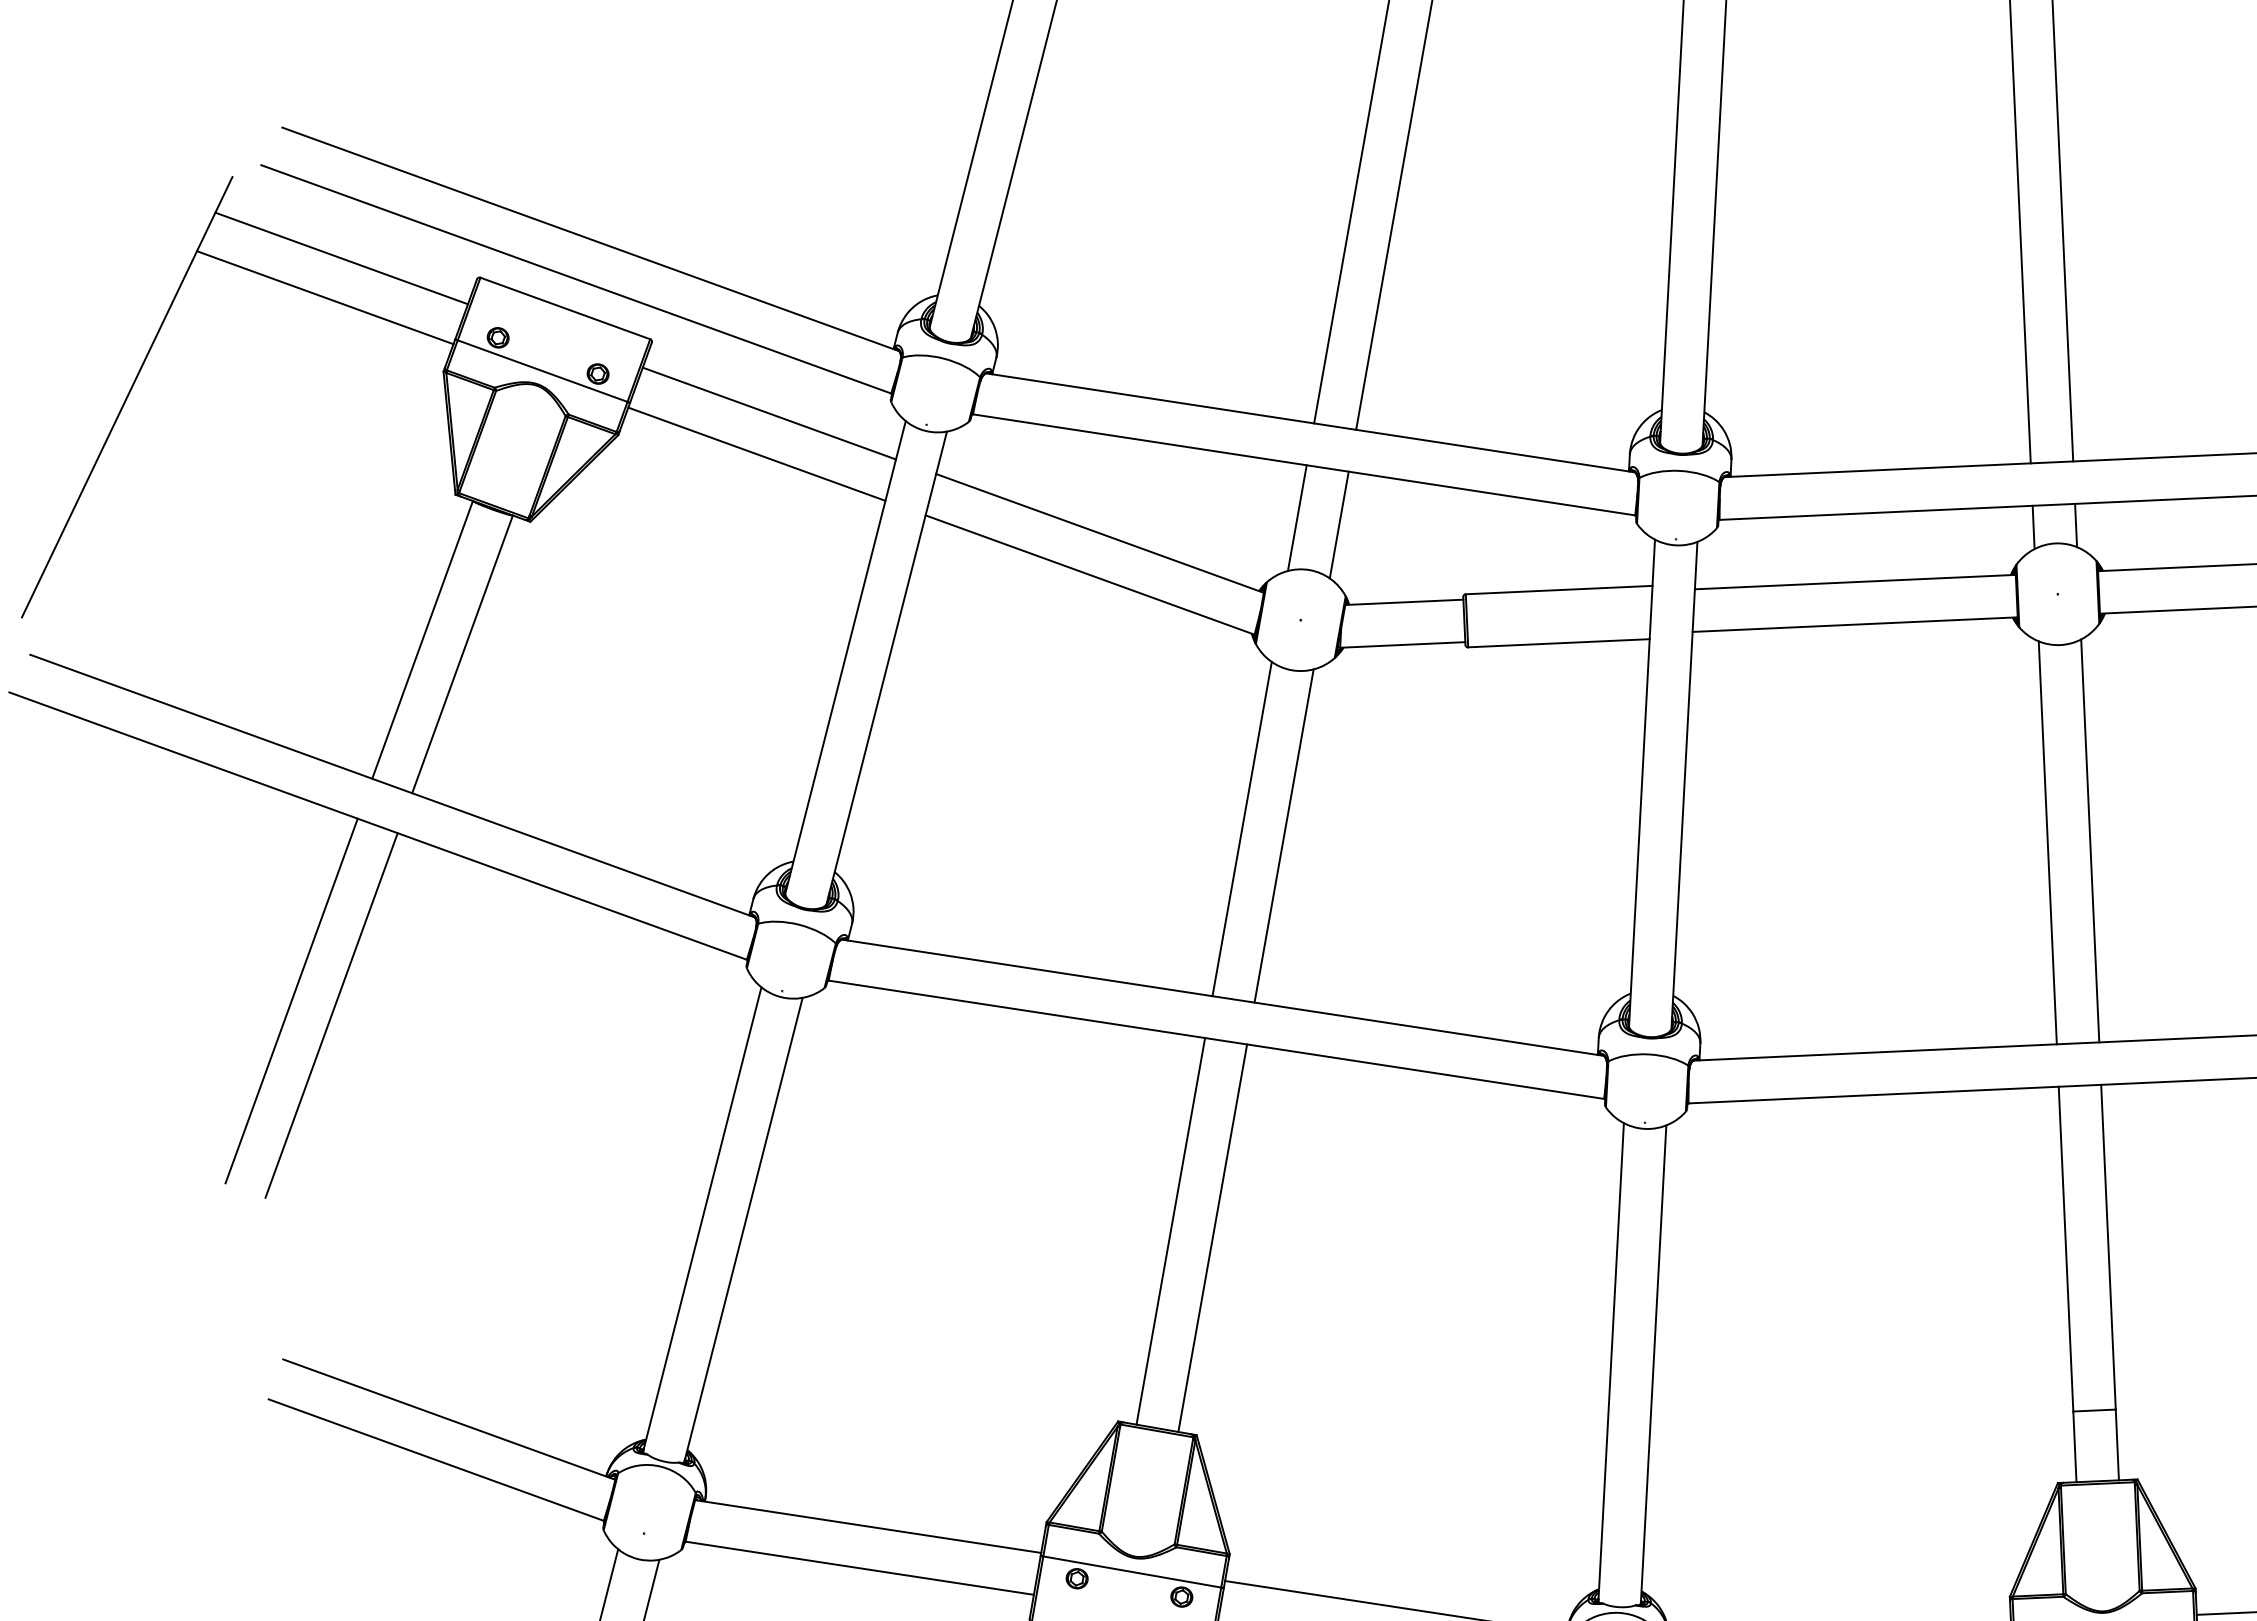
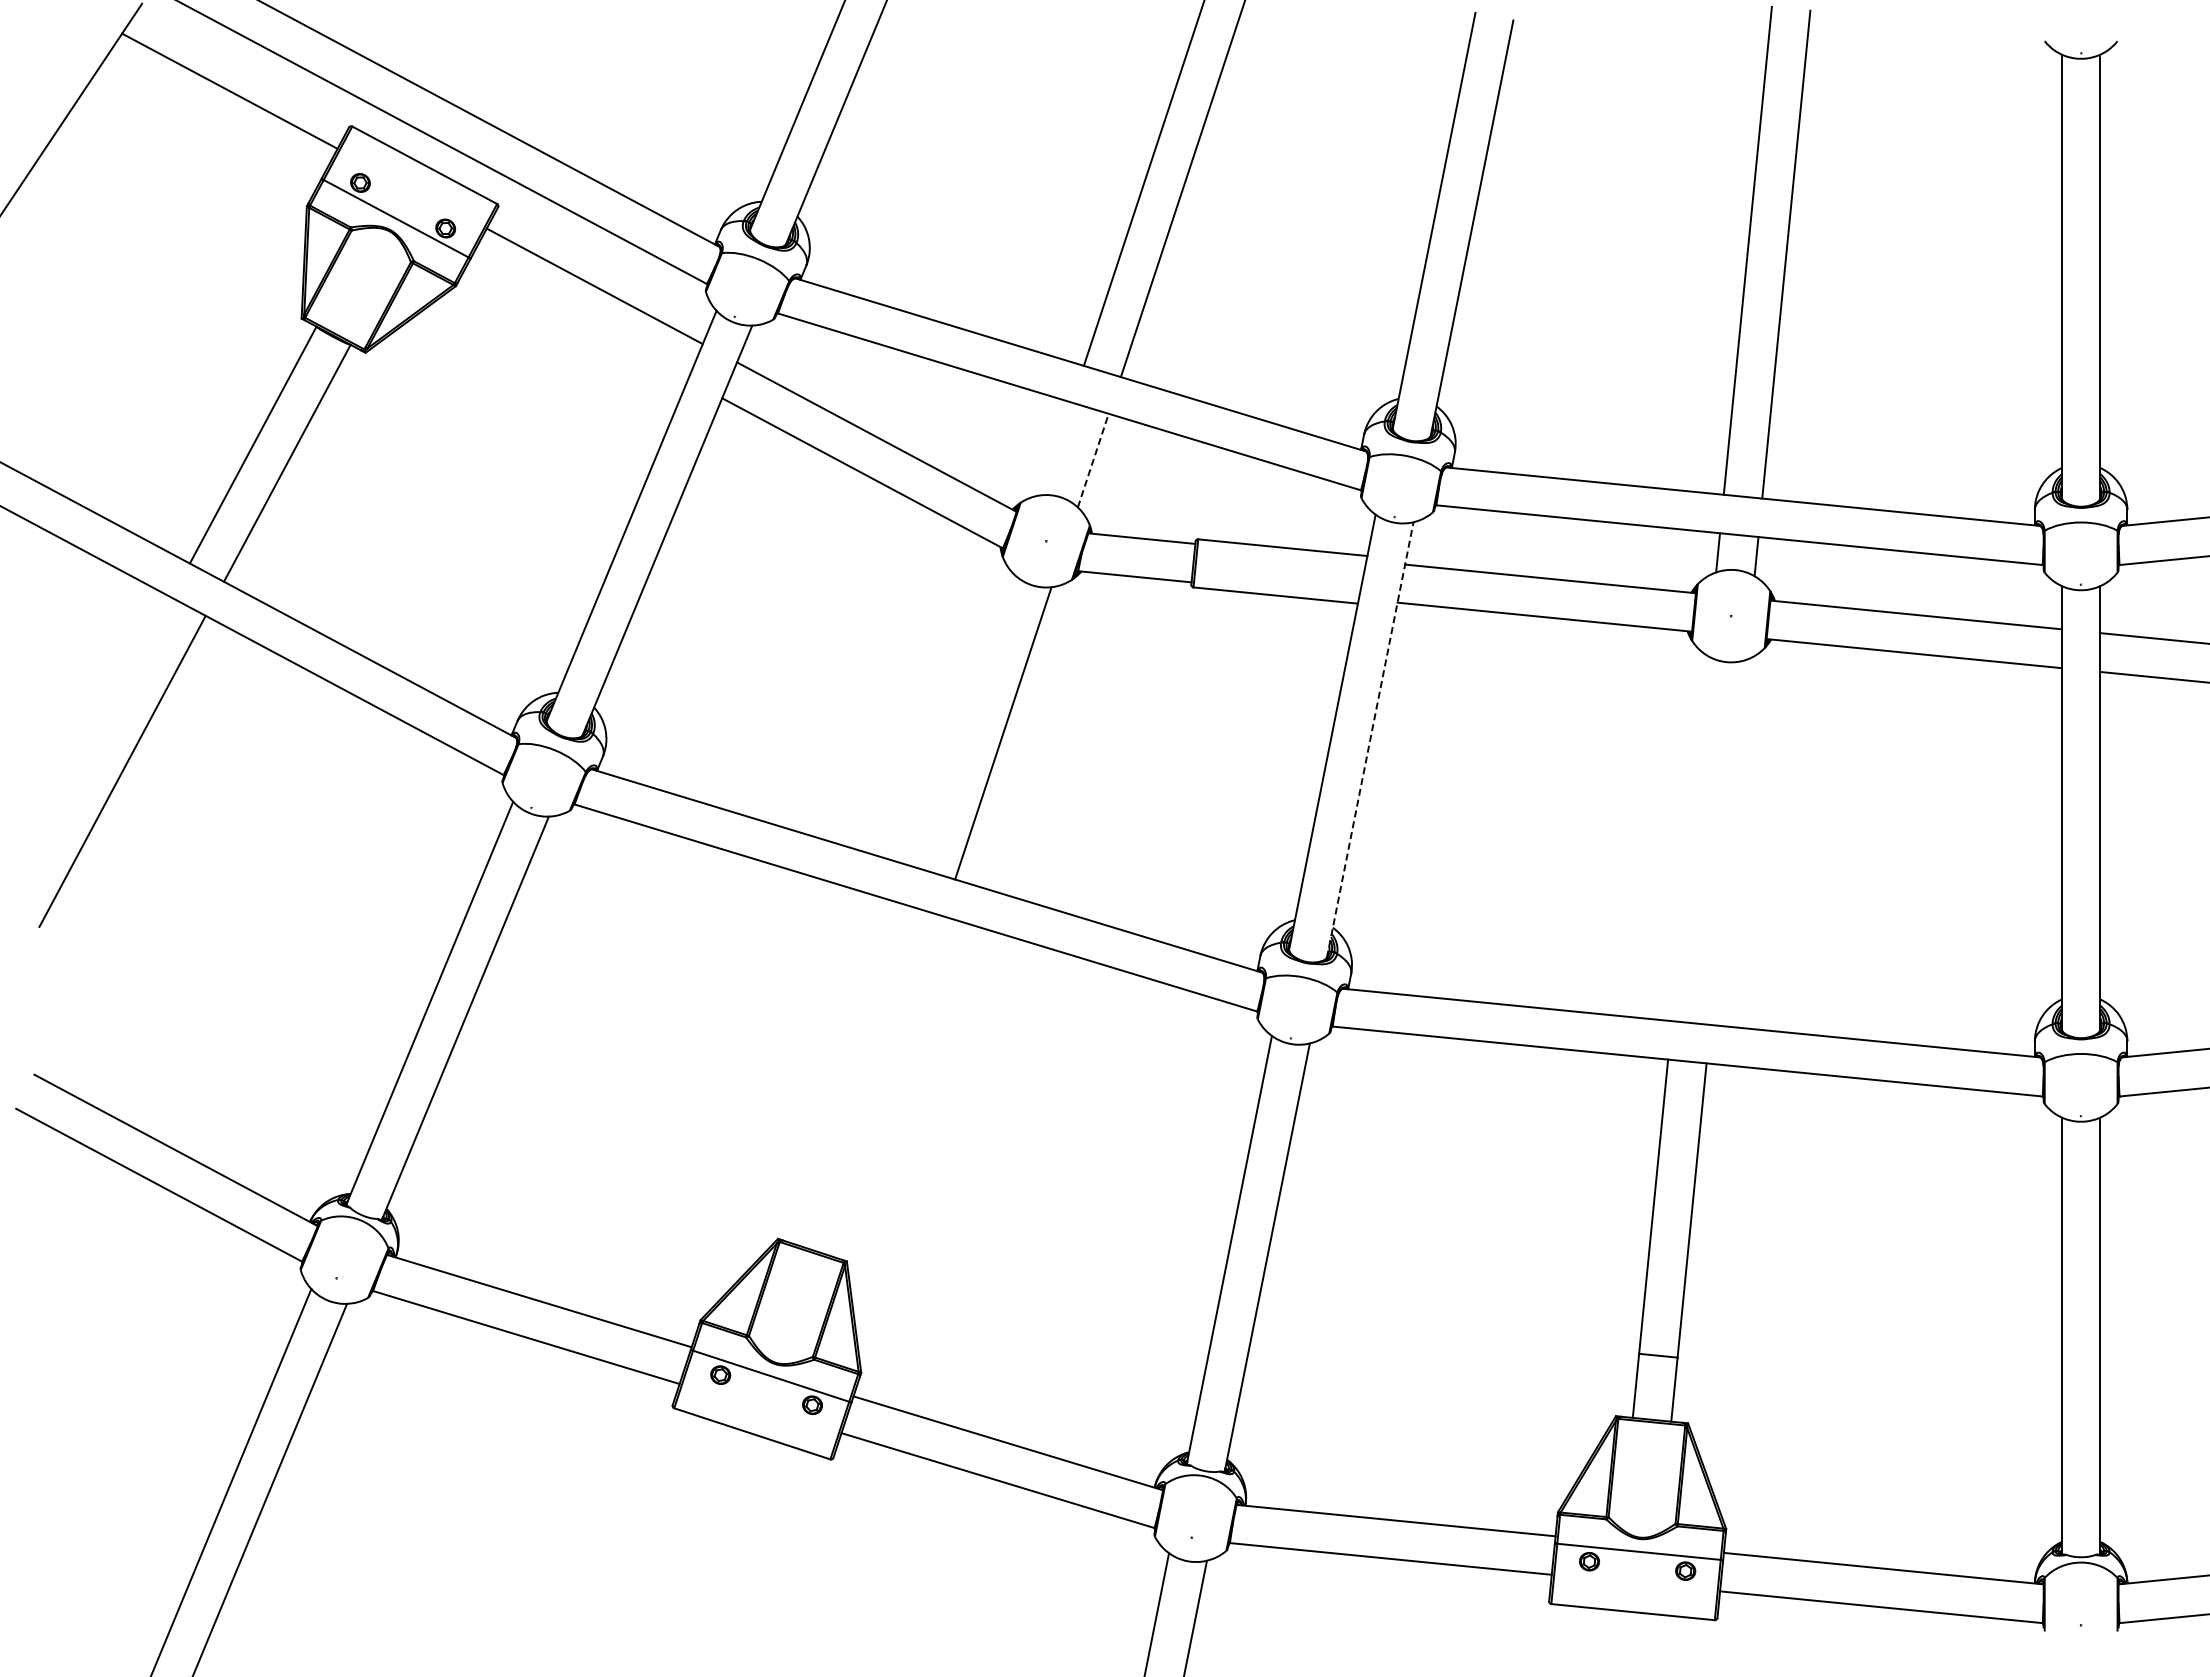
line: (324, 296) -> (209, 123), removed
line: (755, 453) -> (577, 320), removed
line: (1297, 517) -> (1056, 448), removed
line: (1339, 524) -> (1093, 460), solid -> dashed
line: (1684, 785) -> (1370, 739), solid -> dashed
line: (1242, 828) -> (966, 721), removed
line: (2090, 839) -> (1728, 841), removed
line: (2047, 842) -> (1689, 838), removed
line: (291, 1000) -> (88, 752), removed
line: (1171, 1231) -> (850, 1074), removed
line: (1212, 1238) -> (886, 1086), removed

